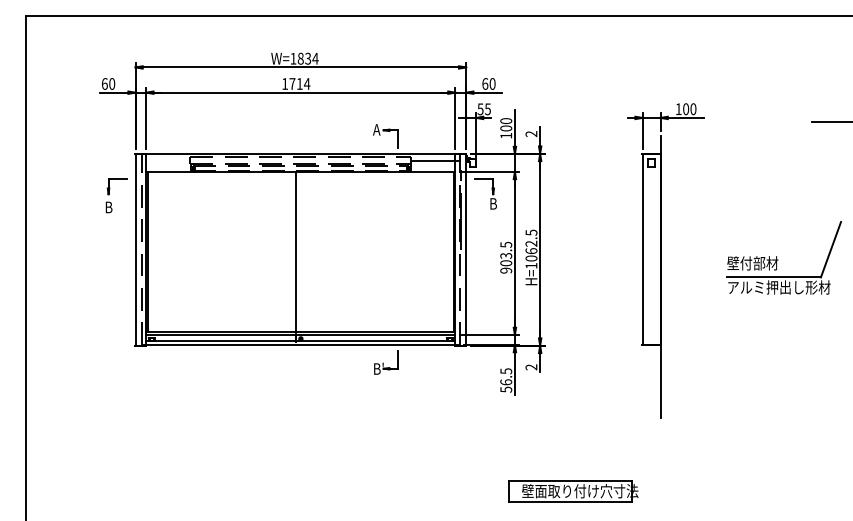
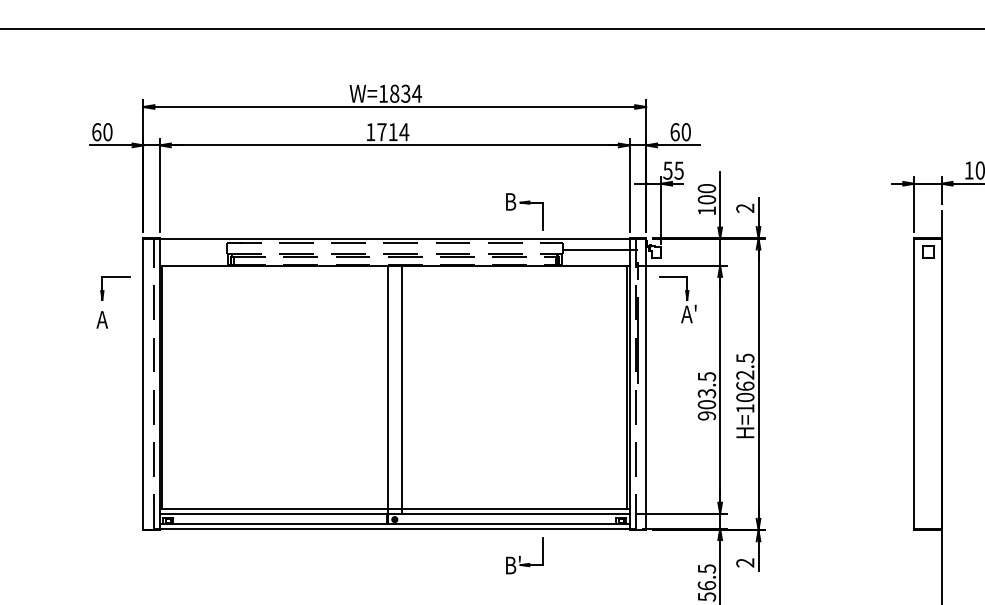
text: (376, 129) -> (509, 201), A -> B
text: (494, 203) -> (689, 313), B -> A'
text: (108, 207) -> (102, 319), B -> A
line: (305, 253) -> (401, 389), added

